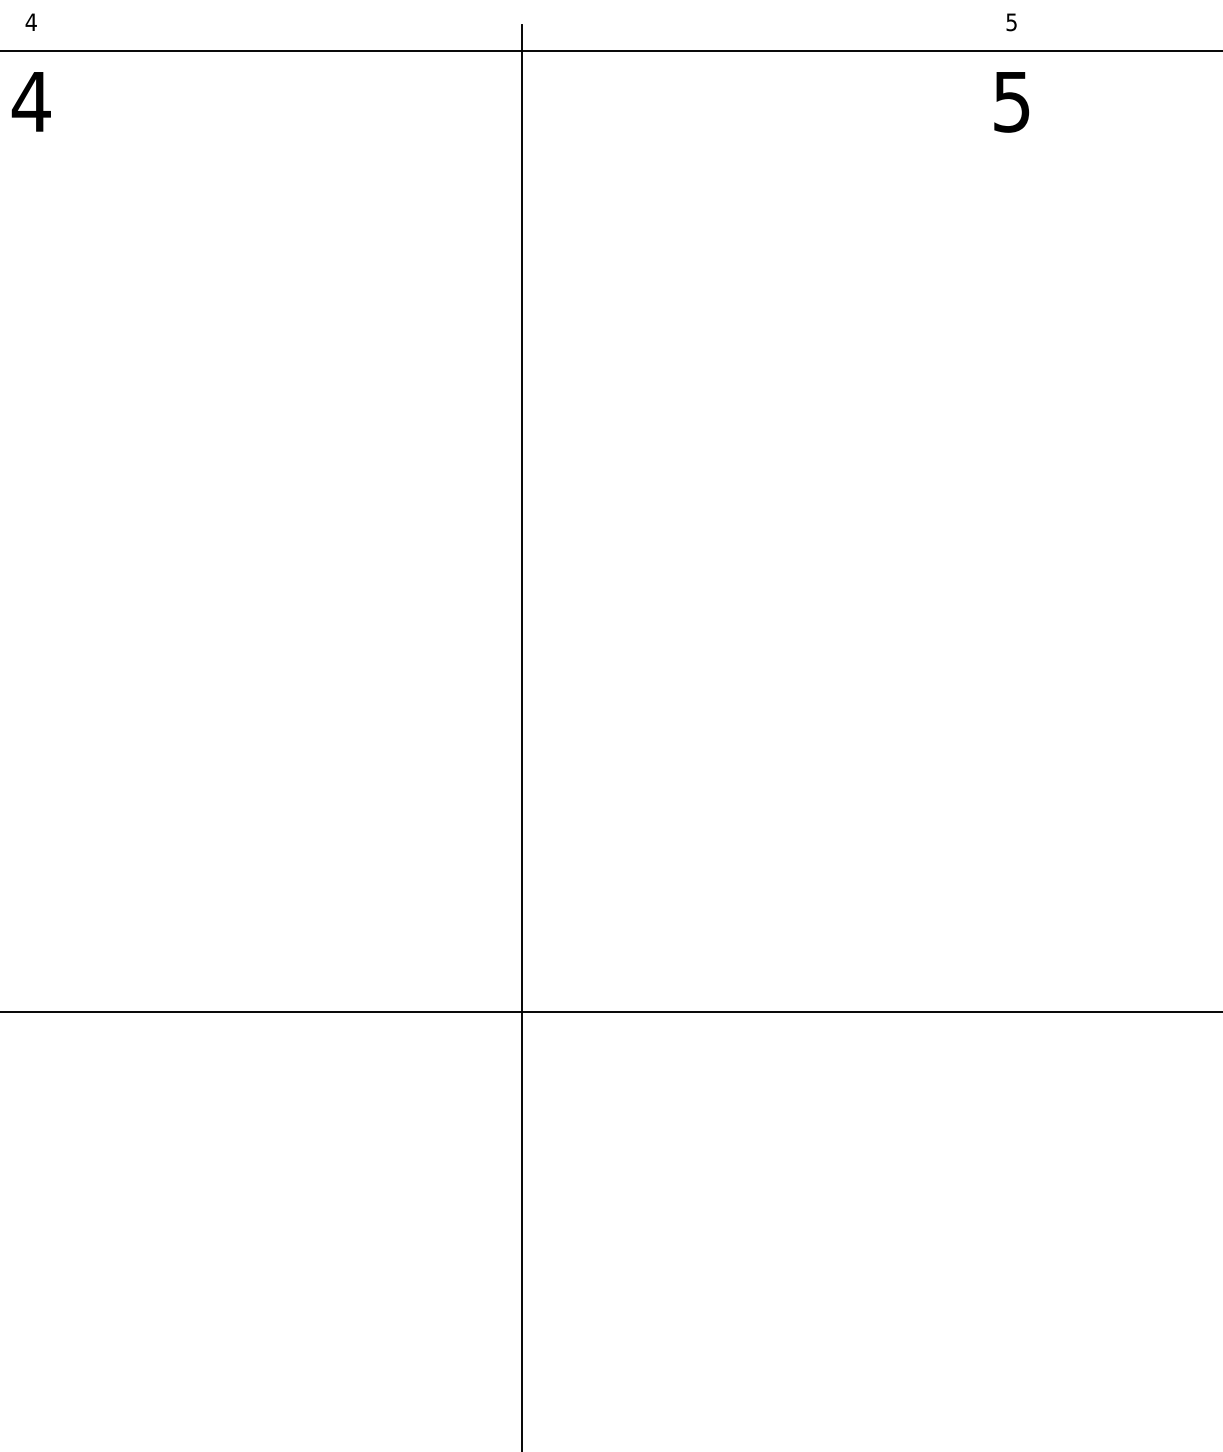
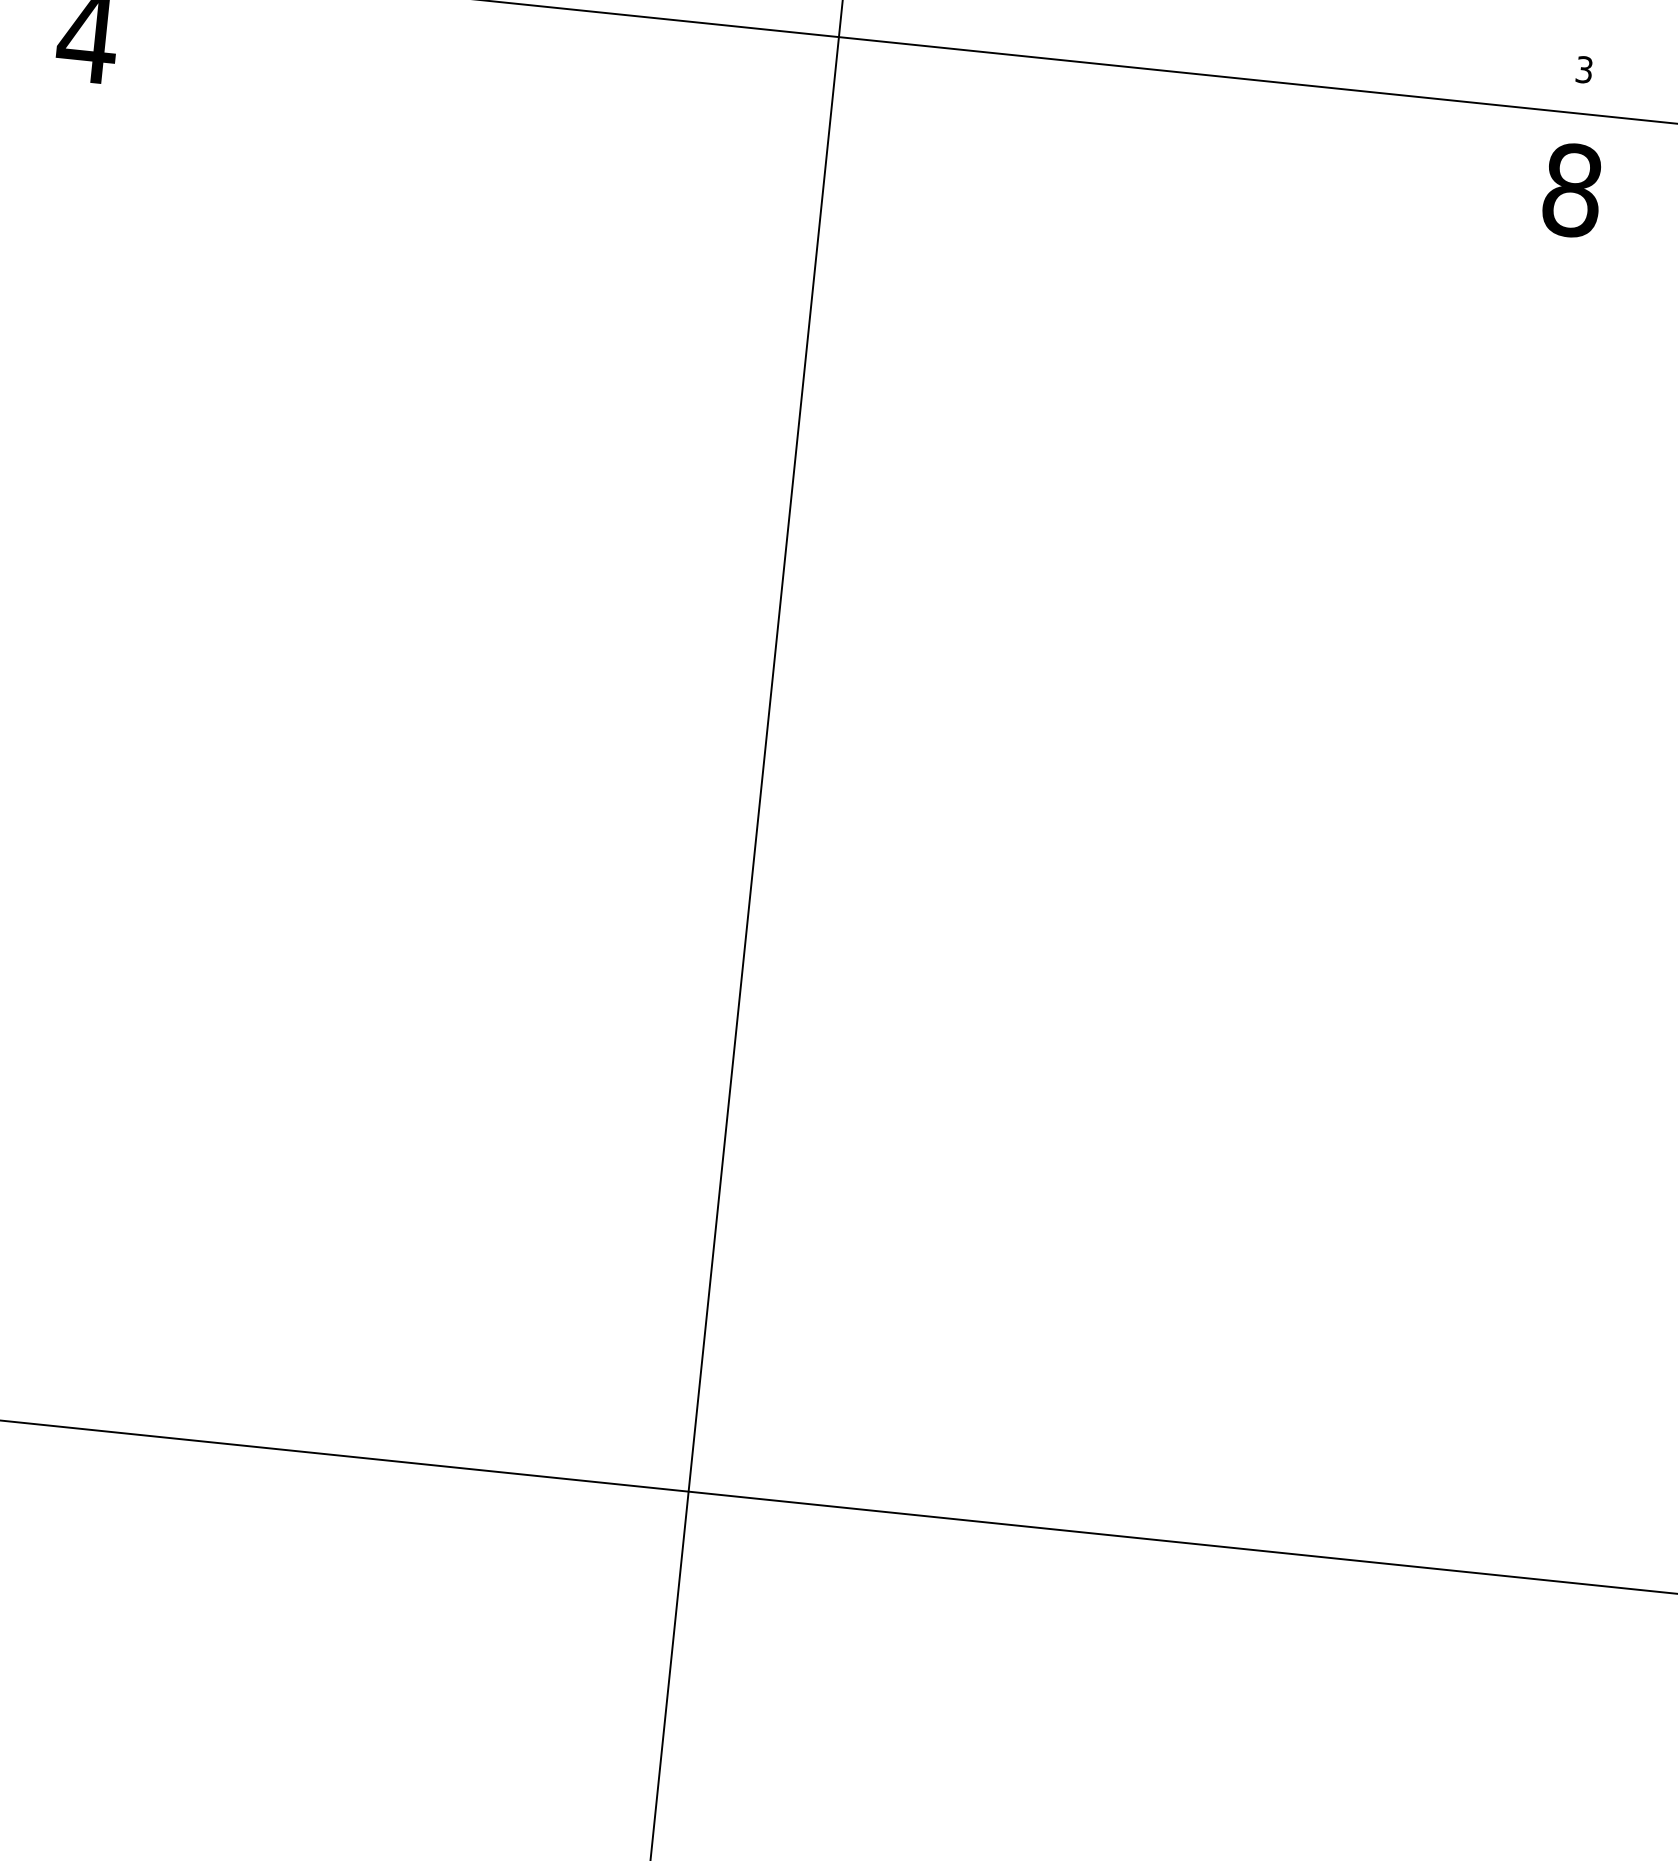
text: (1011, 21) -> (1584, 68), 5 -> 3
text: (1011, 101) -> (1571, 189), 5 -> 8

